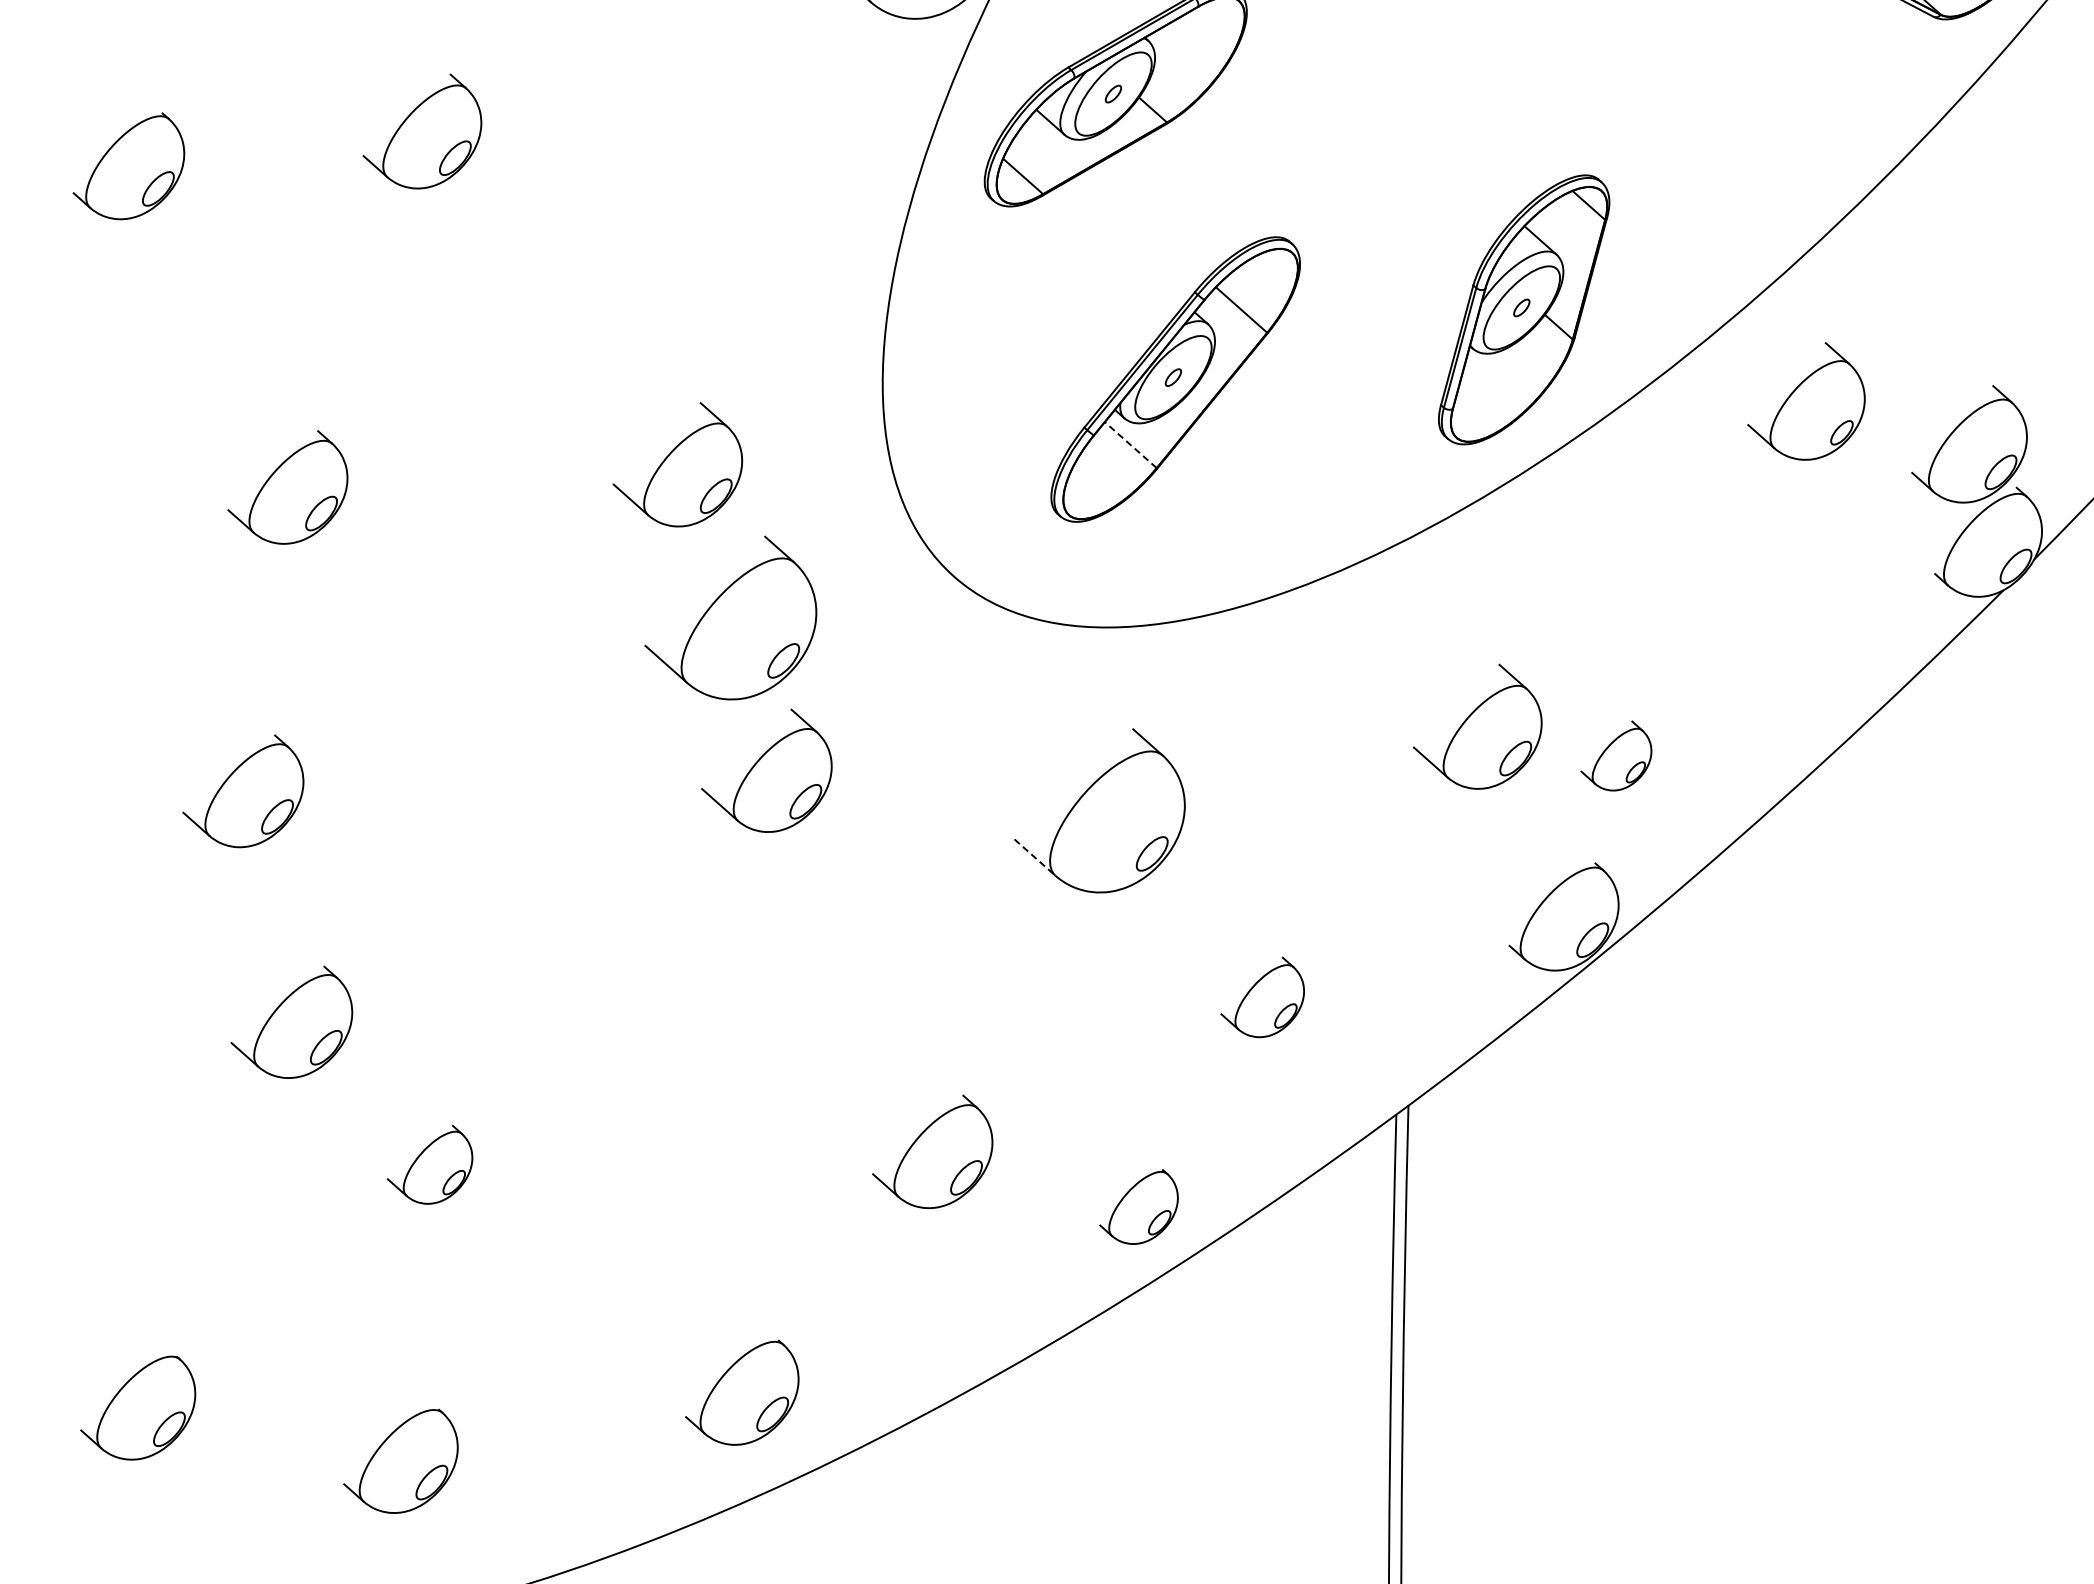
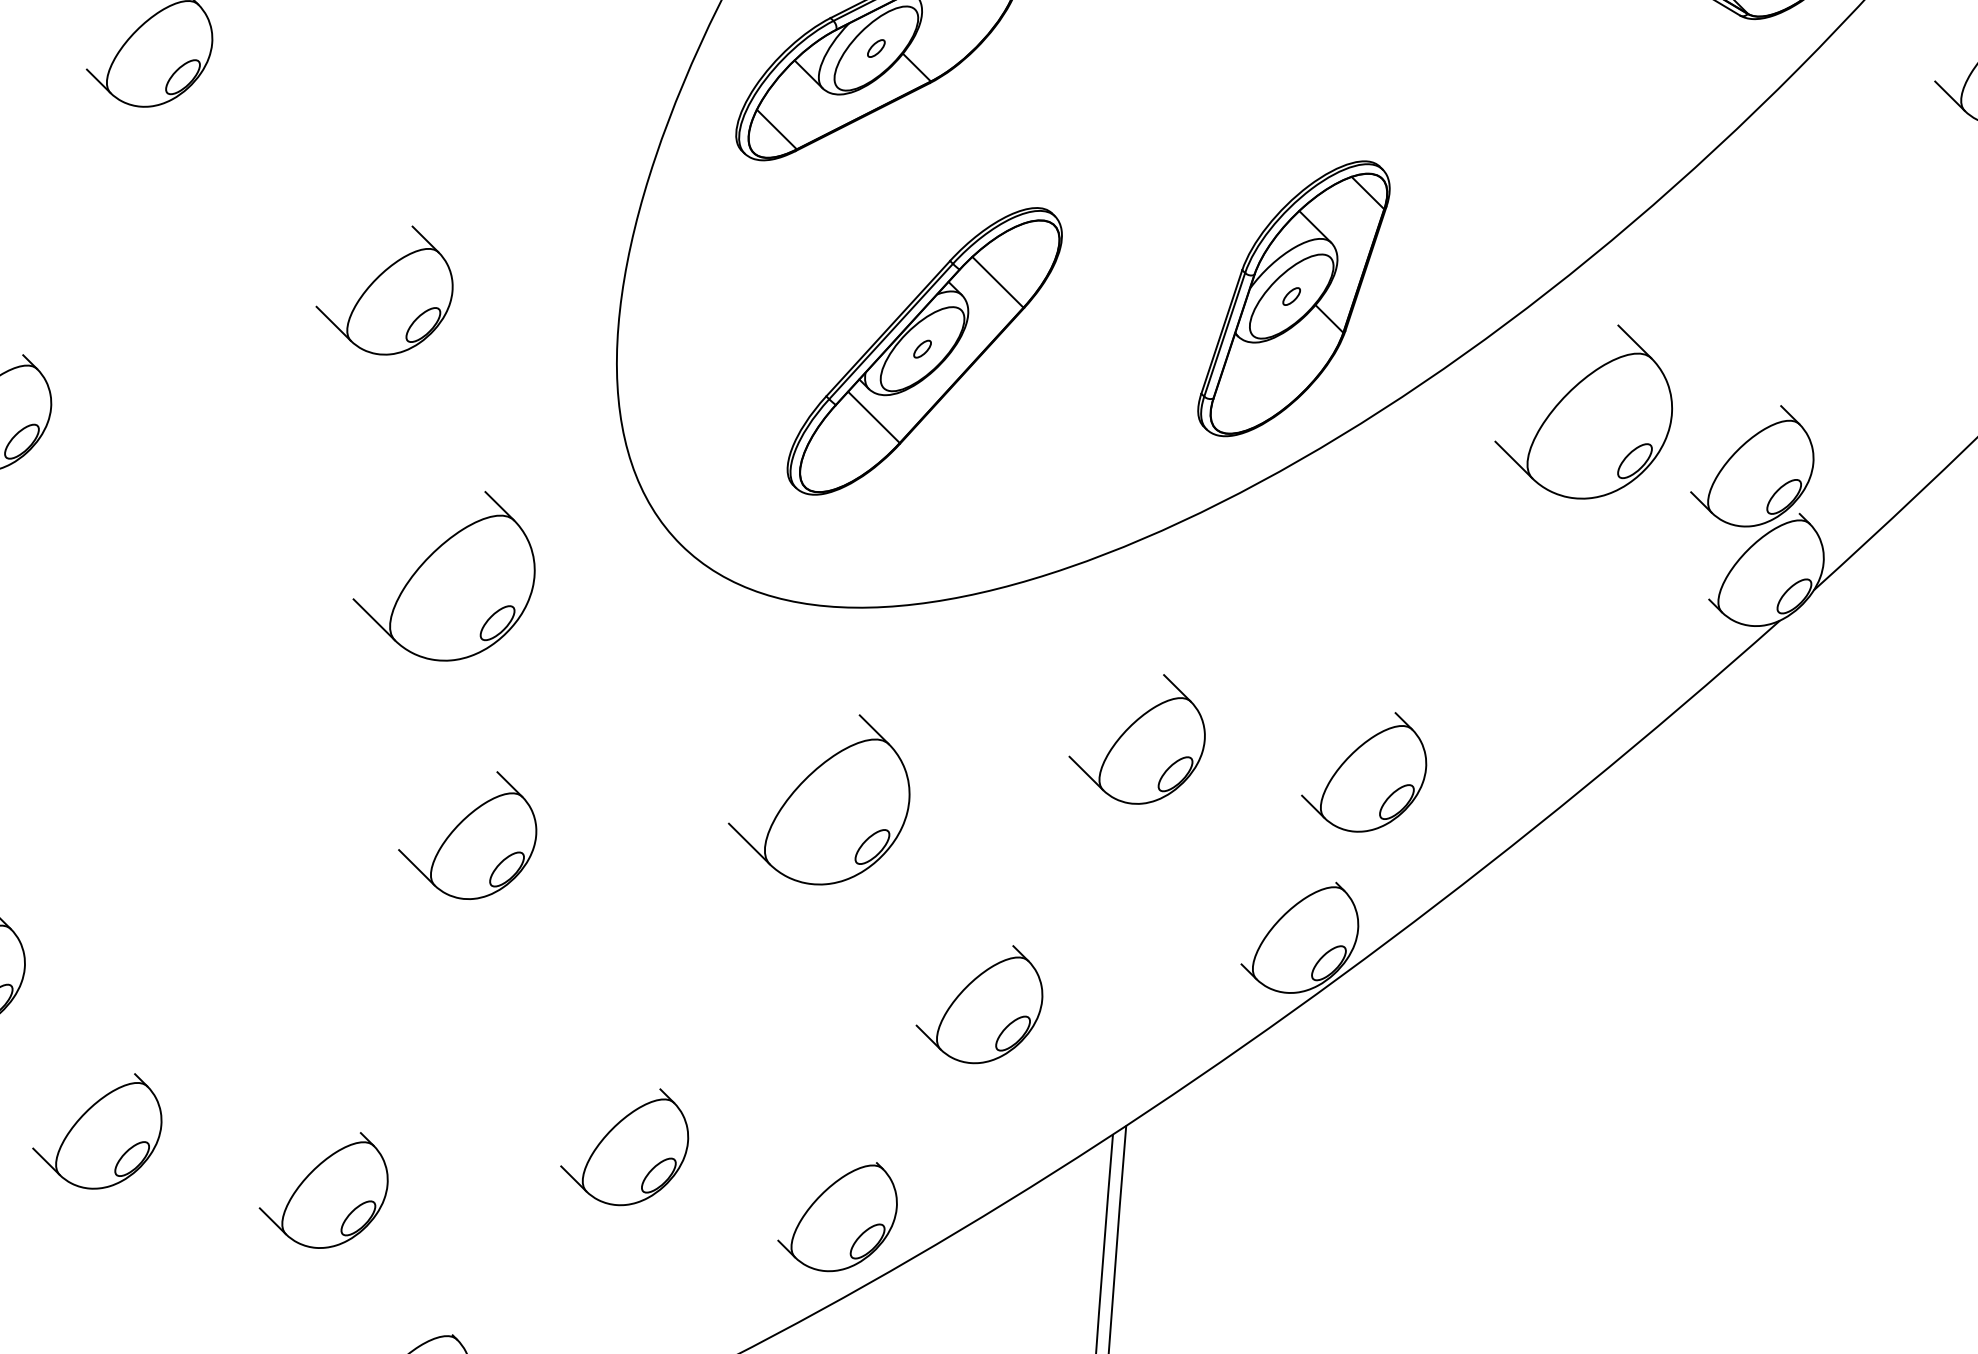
part: (1806, 401) -> (1584, 411), size x1.43
line: (1130, 445) -> (873, 417), dashed -> solid
part: (677, 464) -> (384, 289), moved
part: (1477, 726) -> (1137, 738), moved
part: (1616, 755) -> (1364, 771), size x1.67
part: (766, 770) -> (467, 834), moved
line: (1035, 857) -> (749, 843), dashed -> solid
part: (1262, 997) -> (979, 1003), size x1.43
part: (429, 1164) -> (96, 1130), size x1.43
part: (1138, 1206) -> (837, 1215), size x1.43
part: (648, 1208) -> (323, 1189), added

